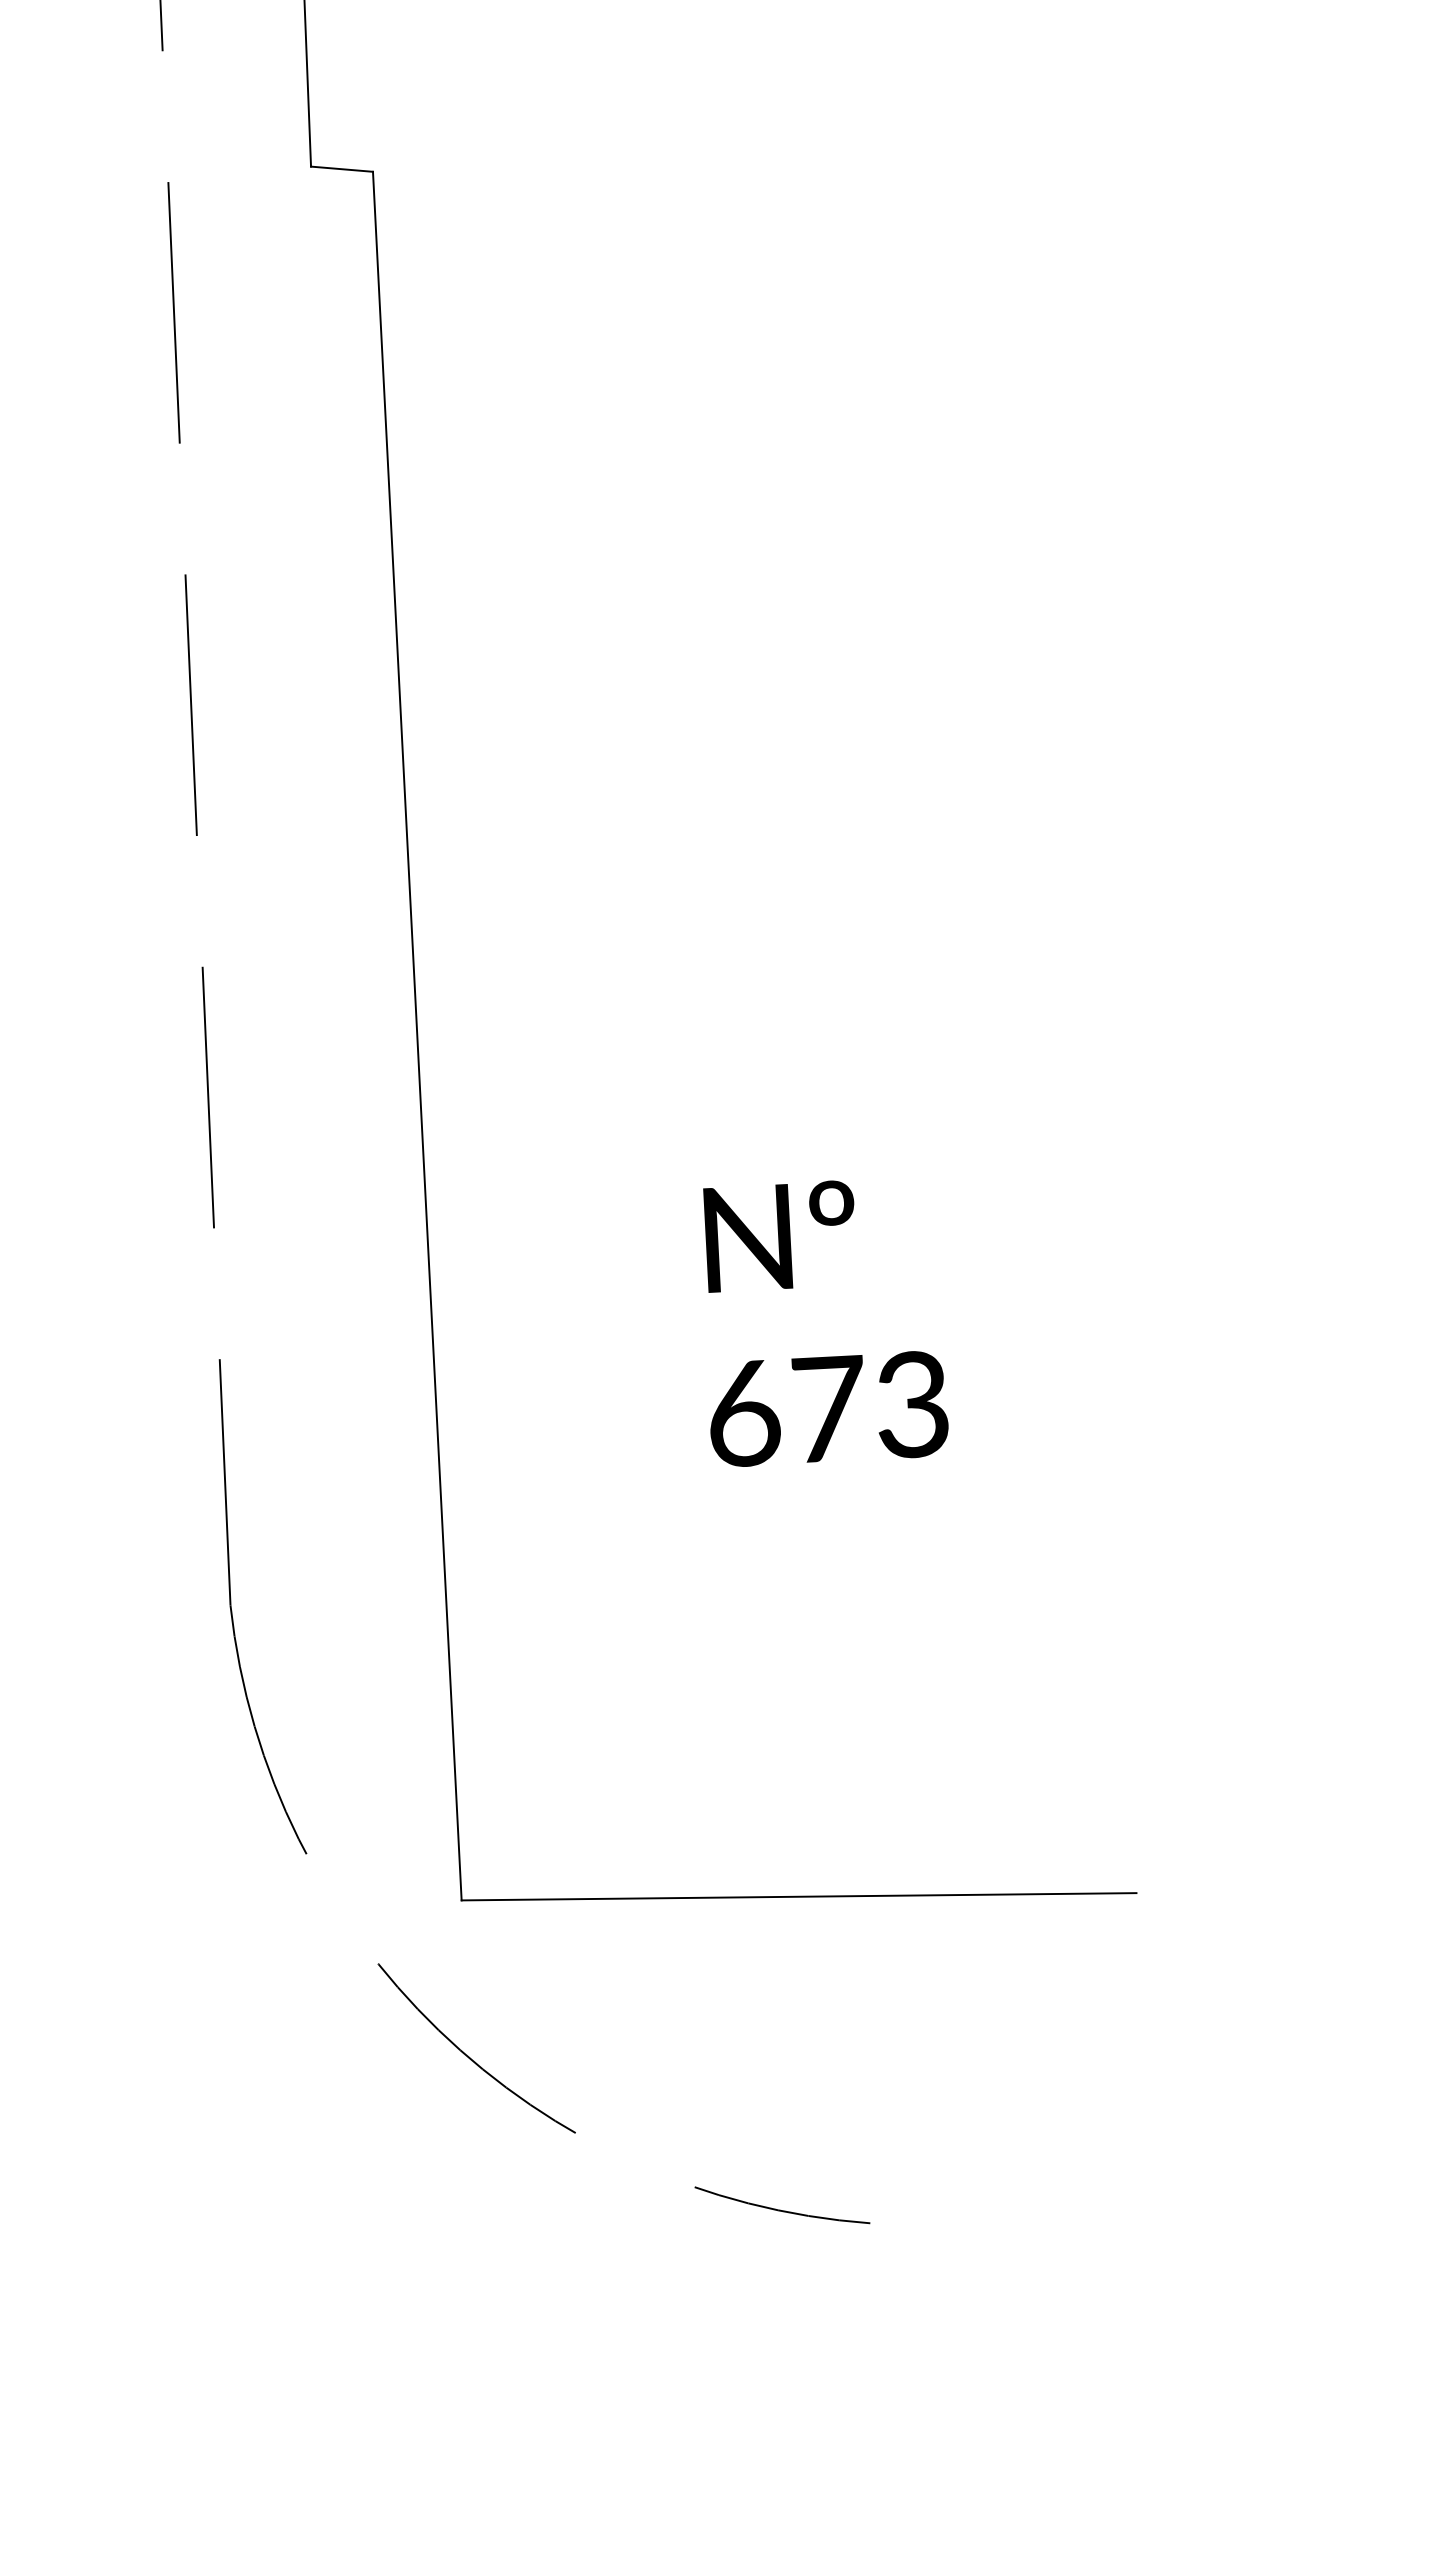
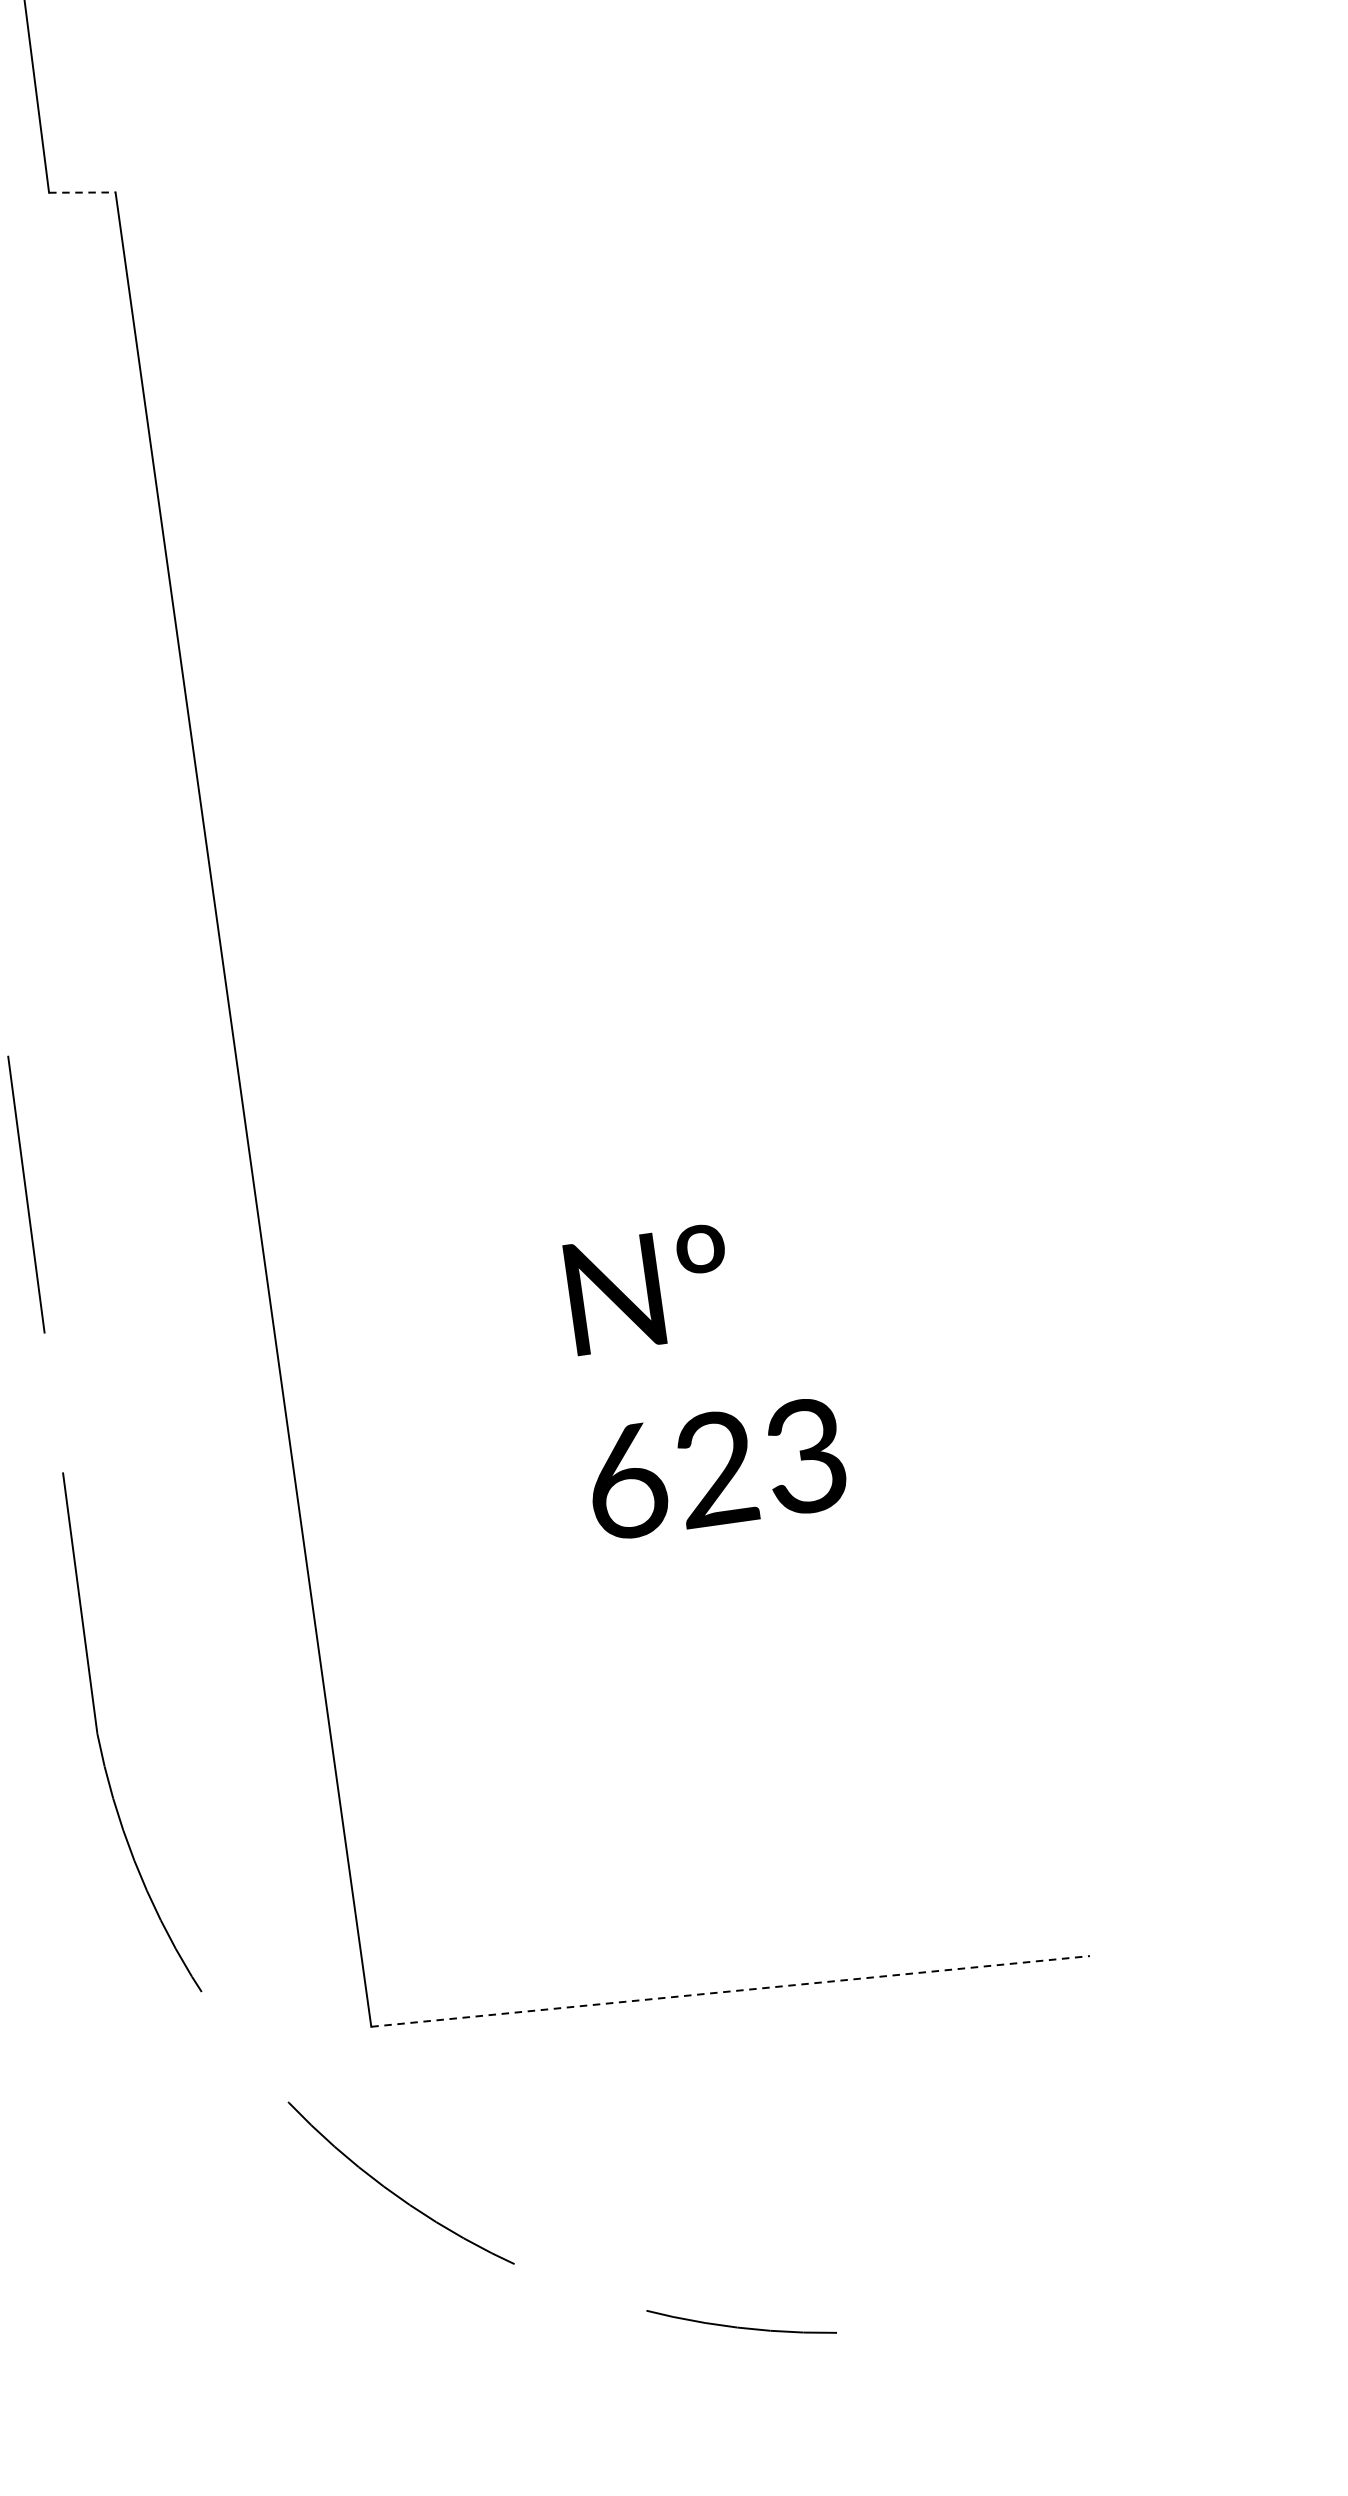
line: (342, 169) -> (82, 192), solid -> dashed
text: (828, 1409) -> (716, 1469), 673 -> 623
line: (799, 1896) -> (731, 1991), solid -> dashed

